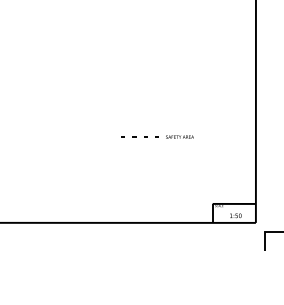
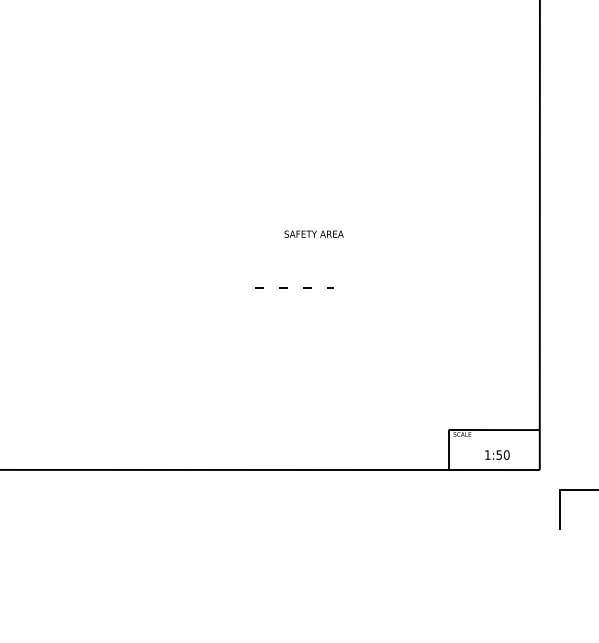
text: (179, 136) -> (313, 232), moved

